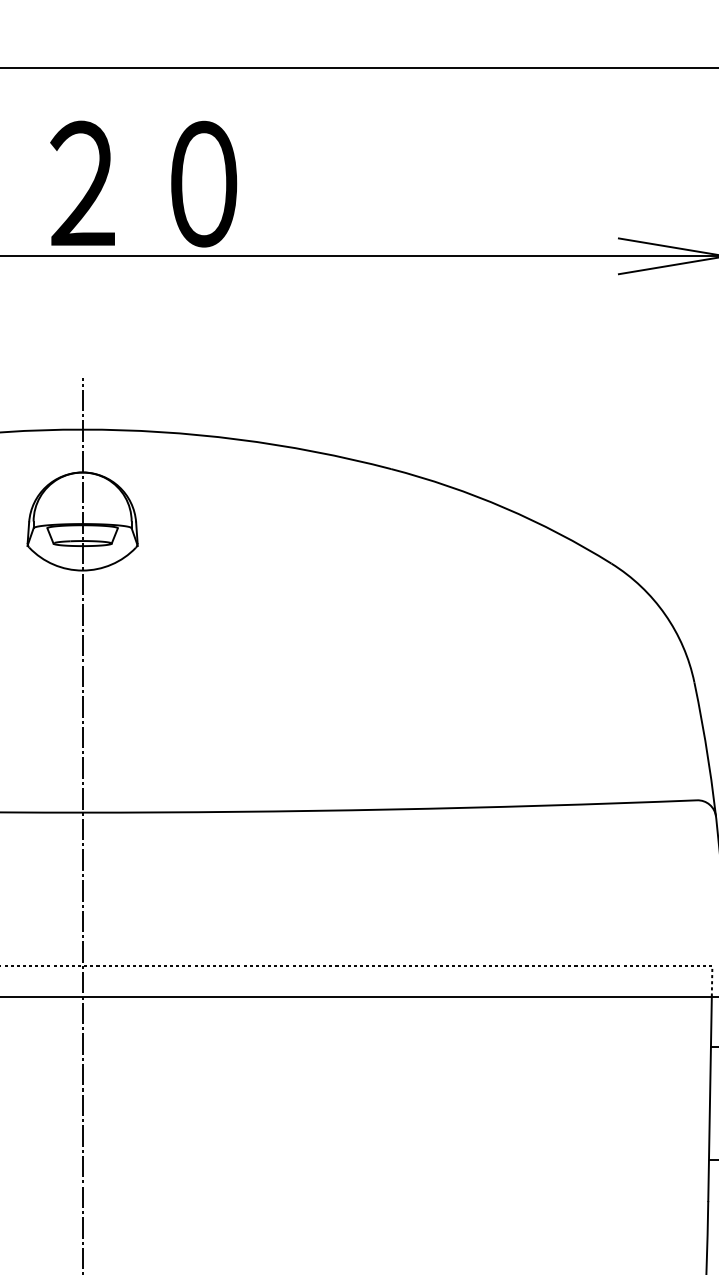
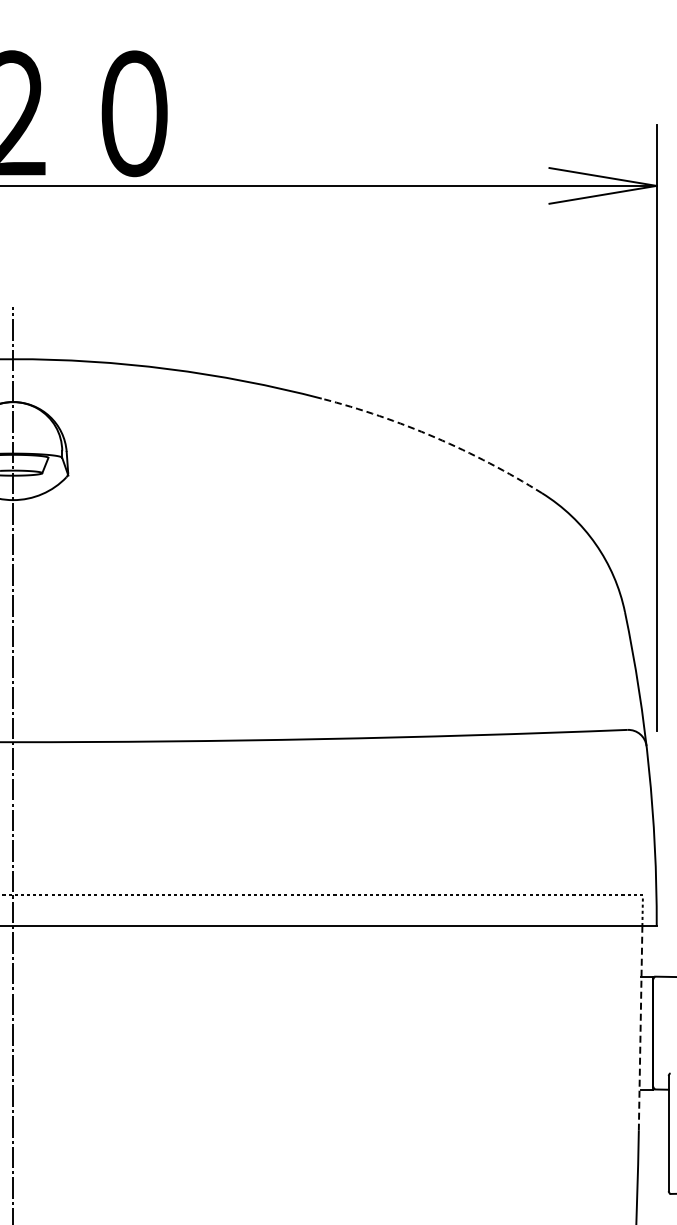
arc: (504, 508) -> (435, 438), solid -> dashed
line: (710, 1098) -> (641, 1028), solid -> dashed

